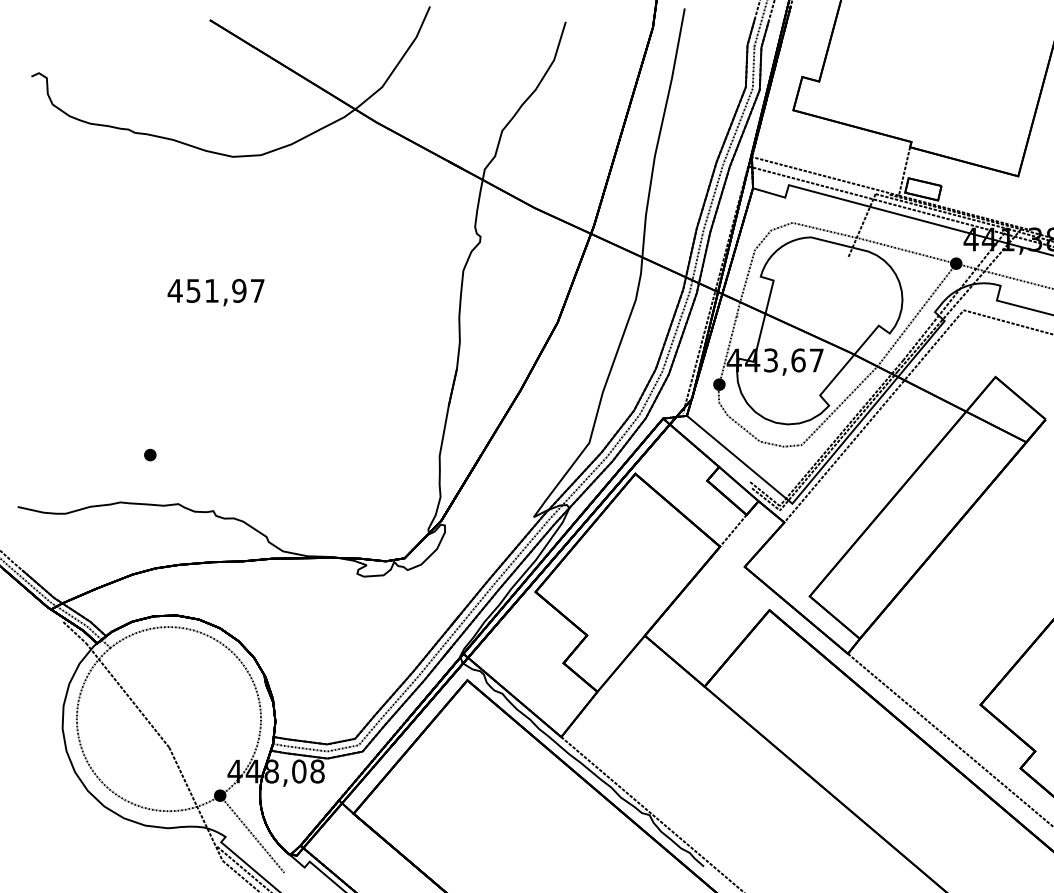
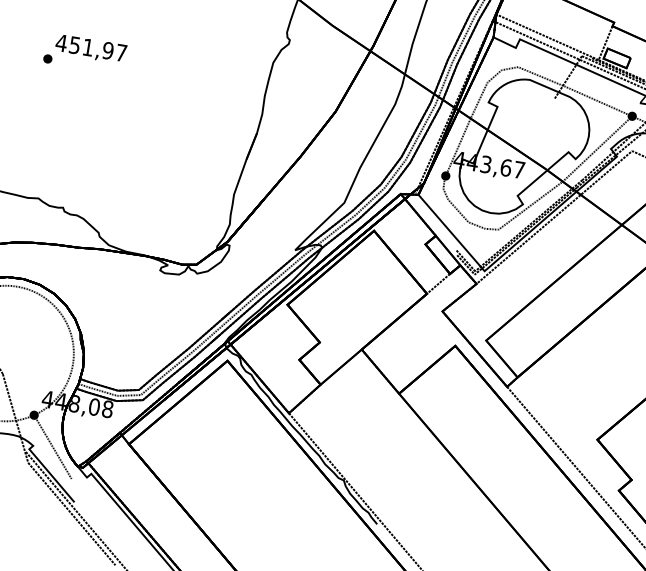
part: (150, 455) -> (47, 59), moved

